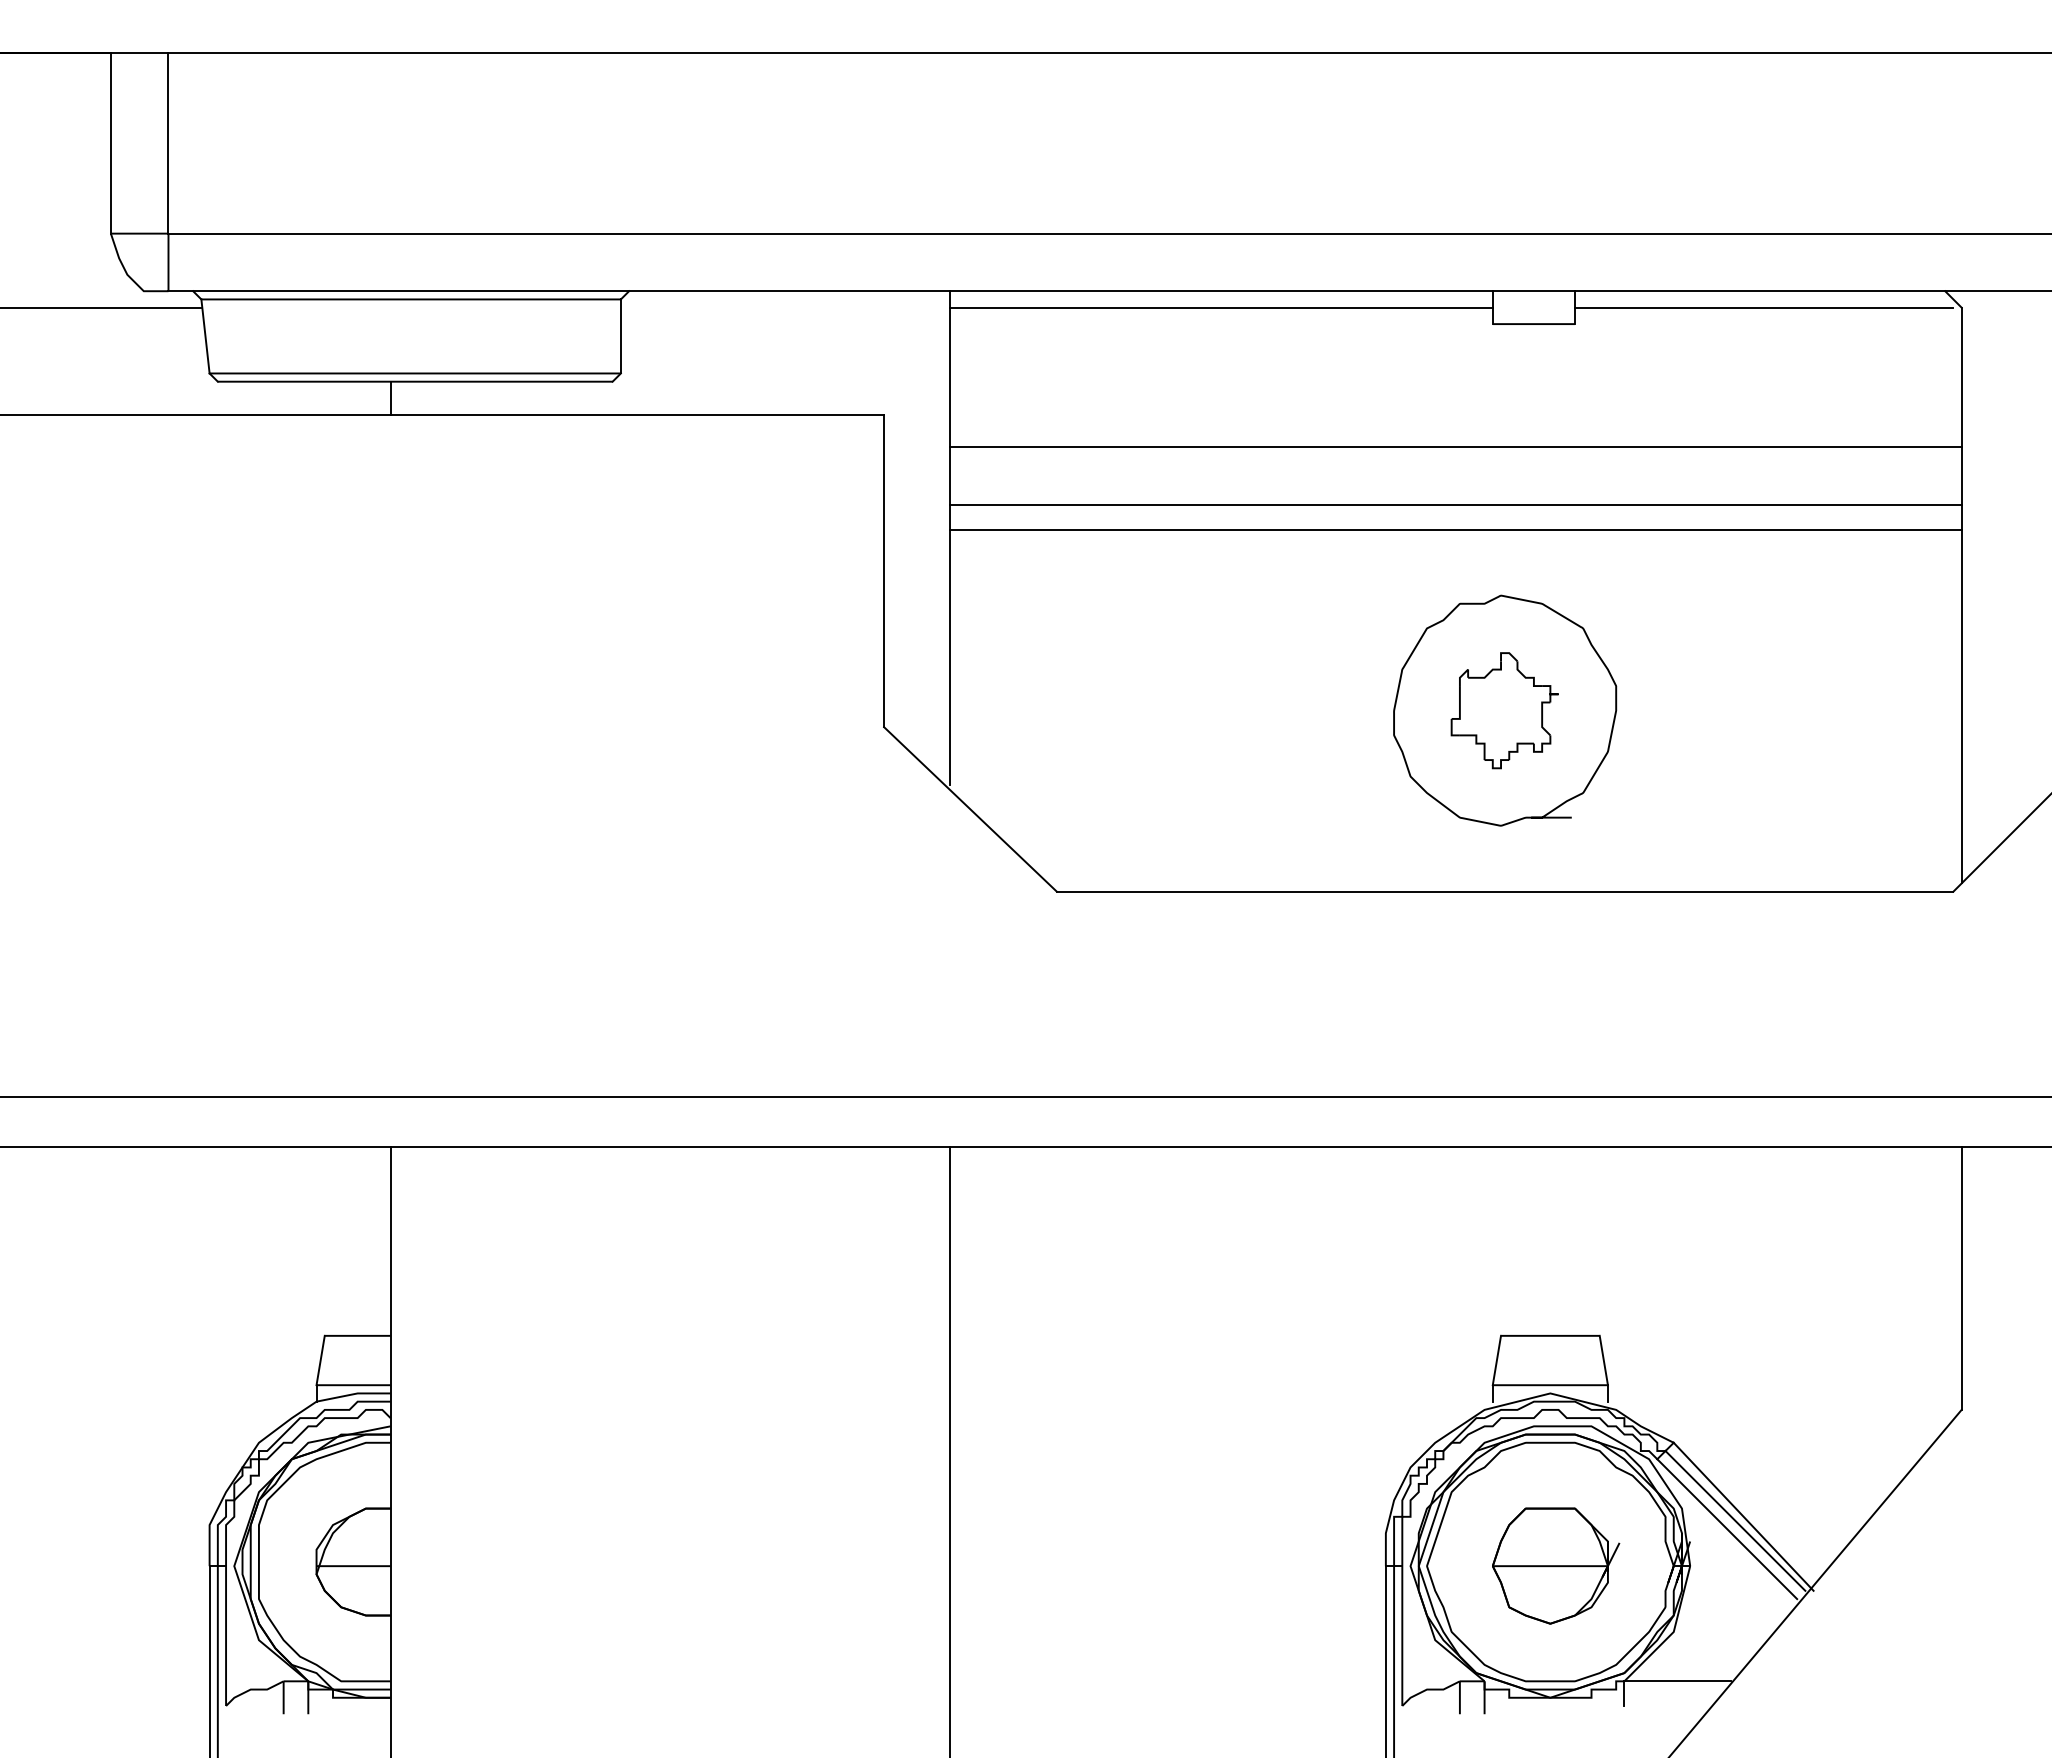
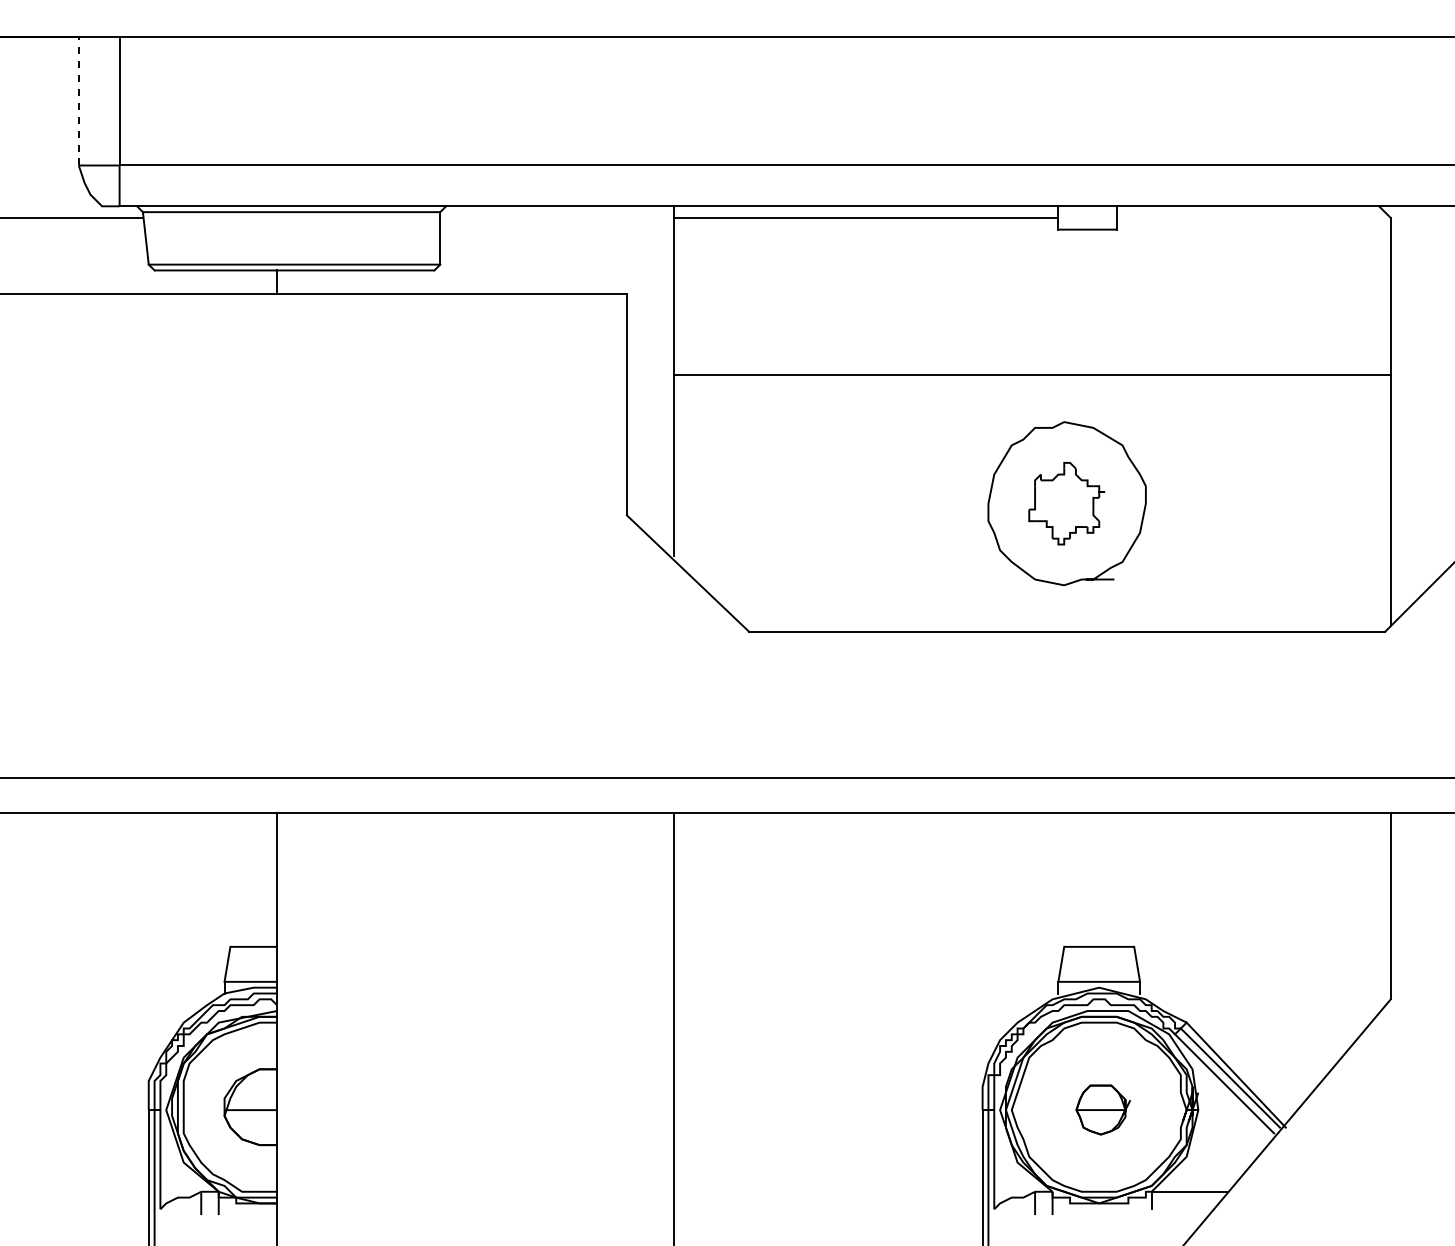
line: (110, 142) -> (78, 100), solid -> dashed
line: (1764, 307) -> (1251, 217), removed
line: (1455, 447) -> (1031, 317), removed
line: (1455, 505) -> (1031, 358), removed
part: (1556, 1565) -> (1103, 1109), size x0.6

